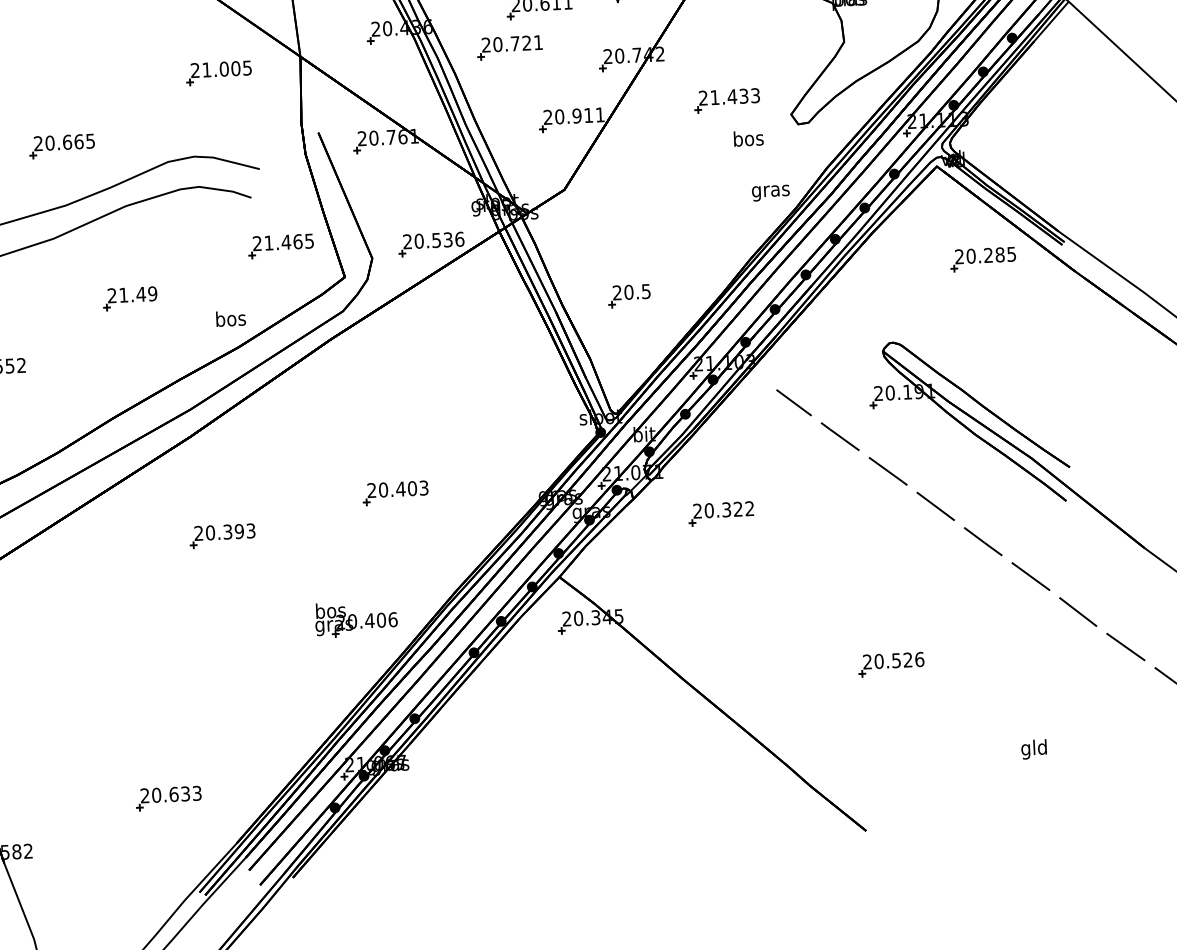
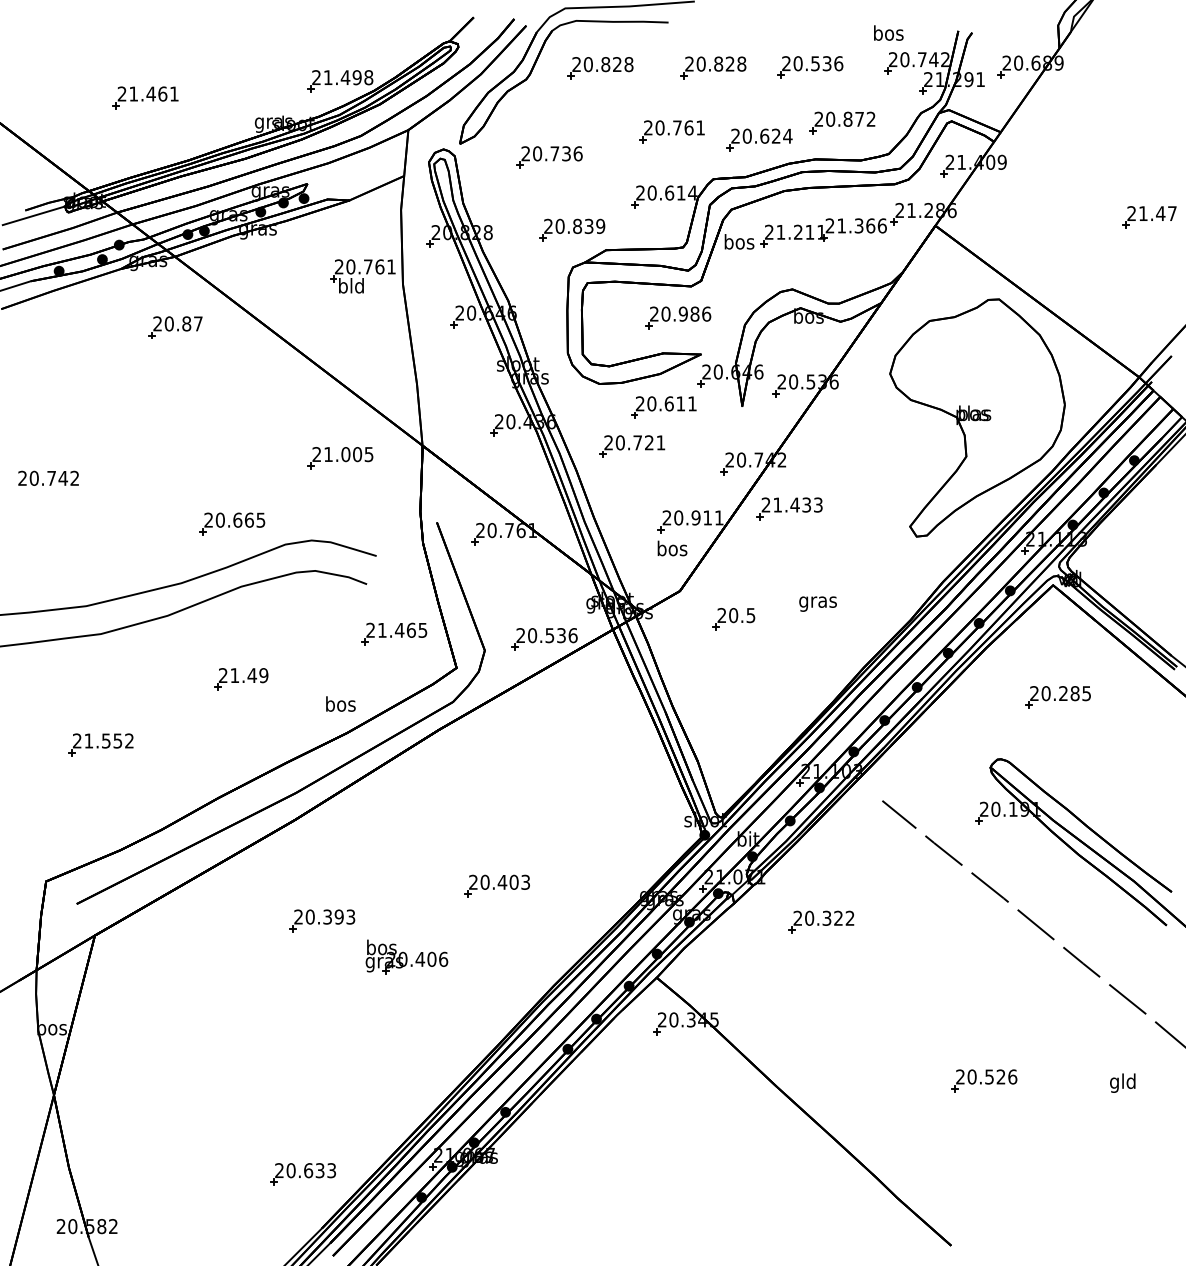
part: (726, 100) -> (789, 508), moved
text: (748, 138) -> (672, 548), moved
part: (62, 145) -> (232, 523), moved
text: (770, 192) -> (817, 603), moved
part: (982, 259) -> (1057, 697), moved
part: (629, 296) -> (733, 619), moved
part: (355, 618) -> (406, 956), moved
text: (1033, 748) -> (1122, 1082), moved
part: (168, 798) -> (302, 1174), moved

